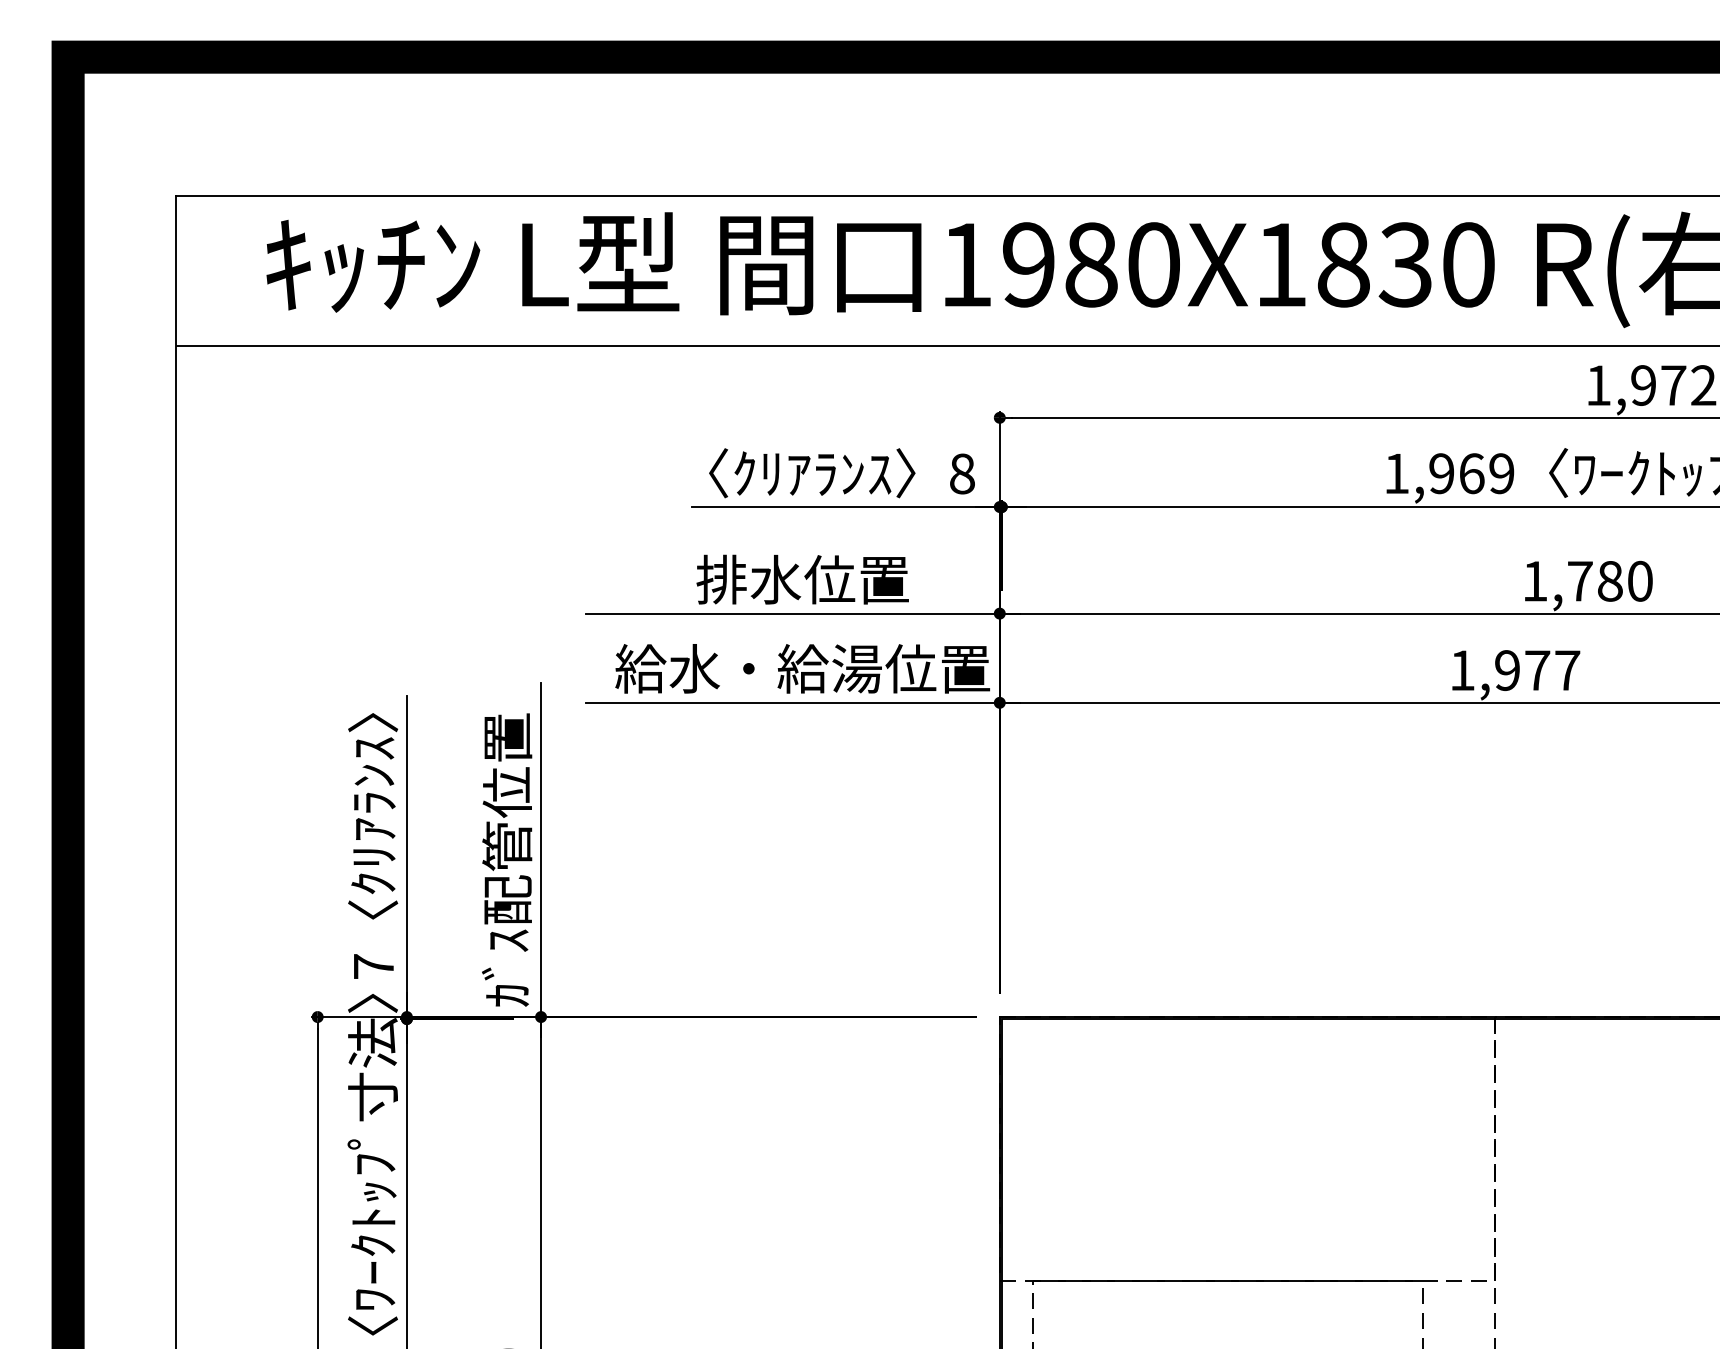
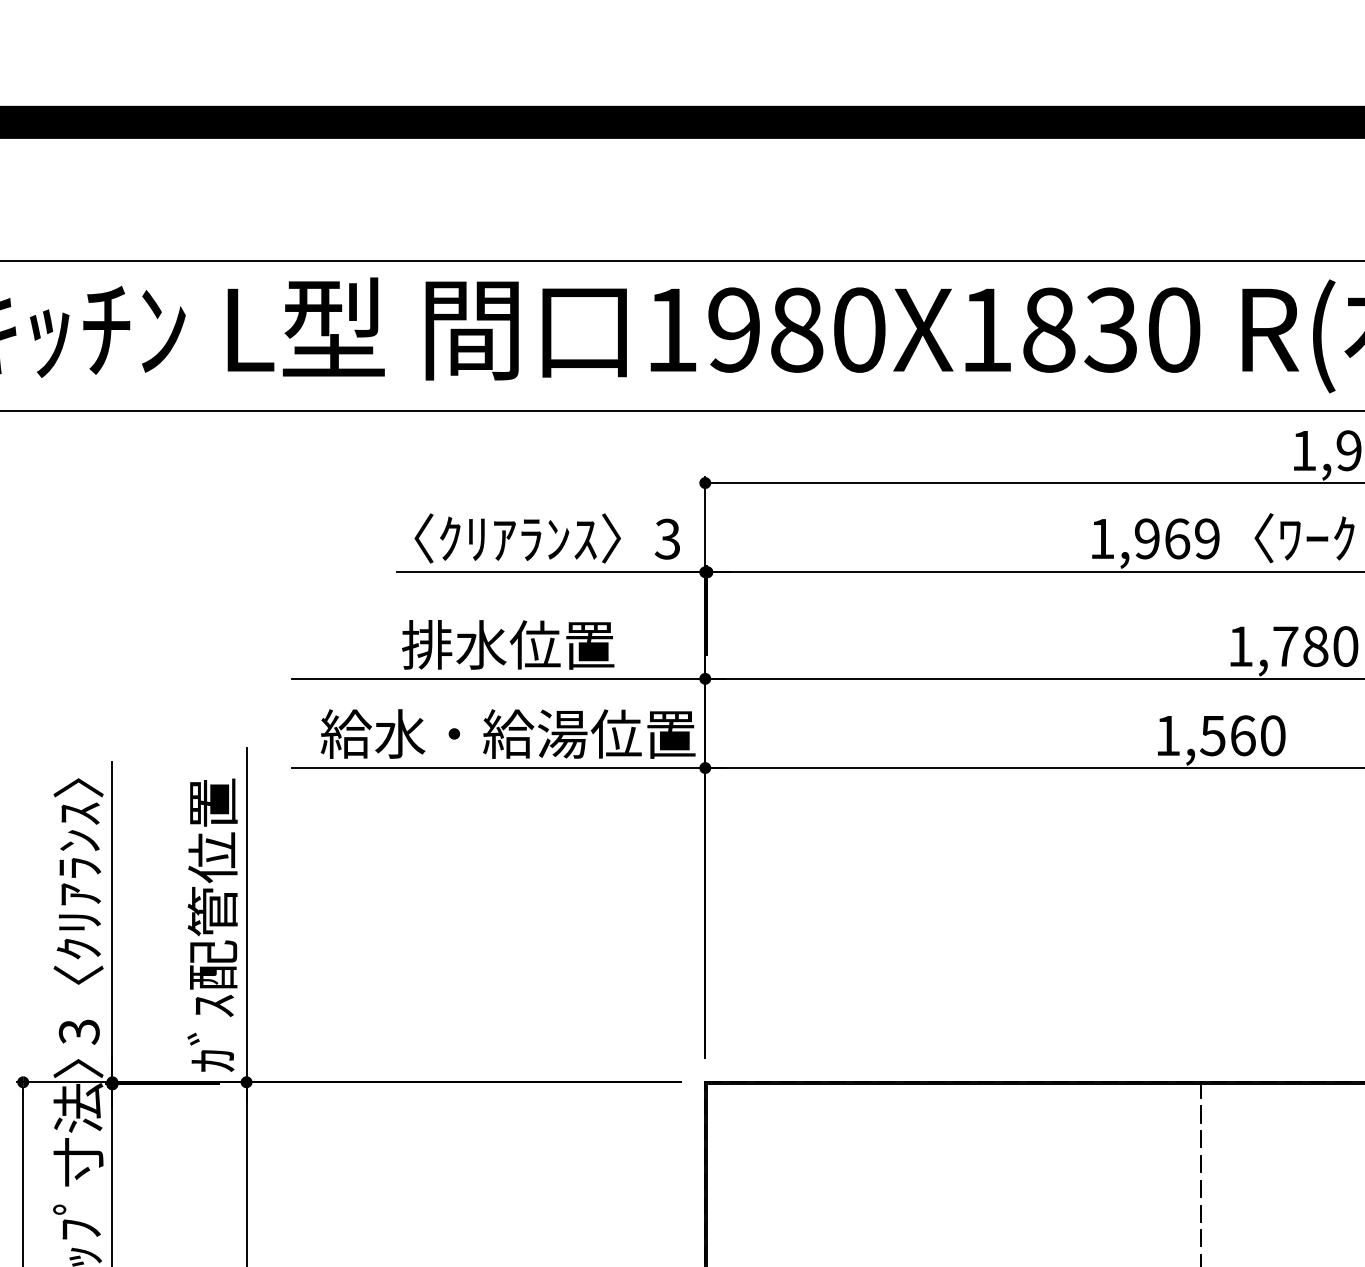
text: (961, 473) -> (666, 538), 8 -> 3
text: (1537, 670) -> (1242, 735), 1,977 -> 1,560
text: (373, 966) -> (78, 1031), 7 -> 3

